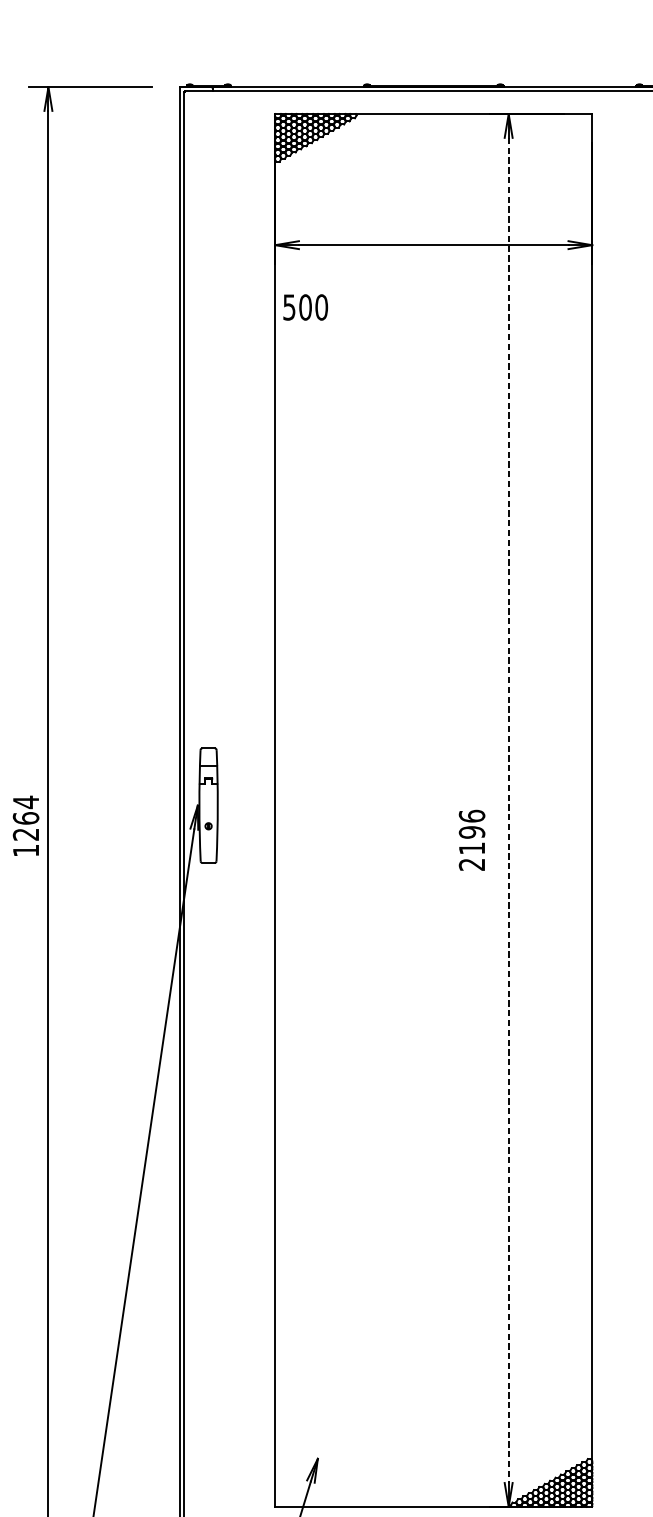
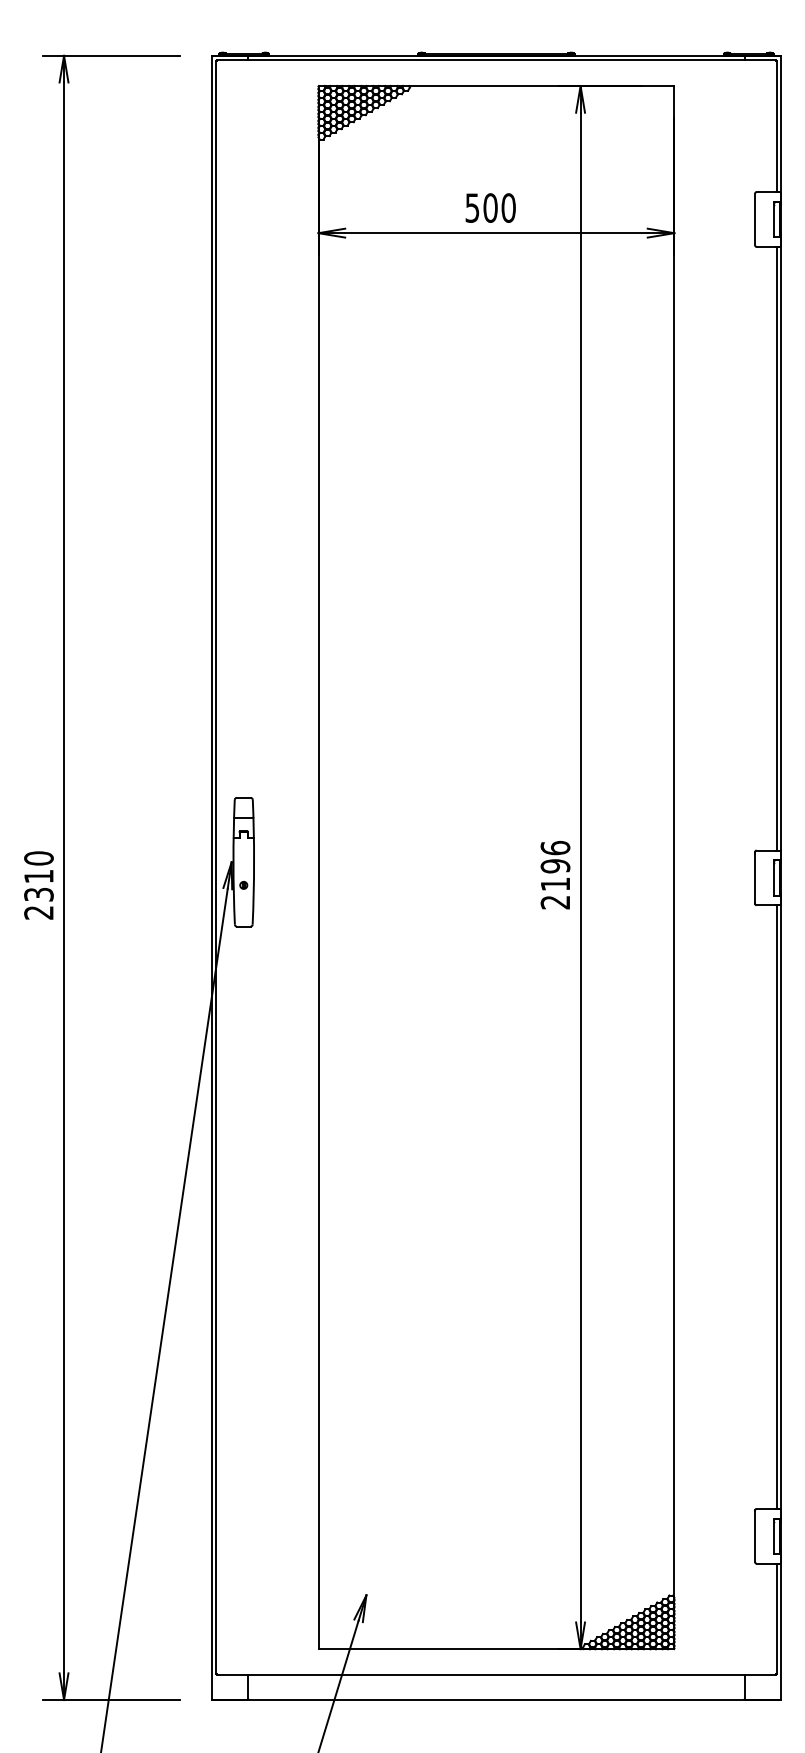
text: (305, 306) -> (490, 207), moved
line: (508, 810) -> (580, 867), dashed -> solid
text: (25, 826) -> (38, 885), 1264 -> 2310
text: (472, 840) -> (555, 875), moved

